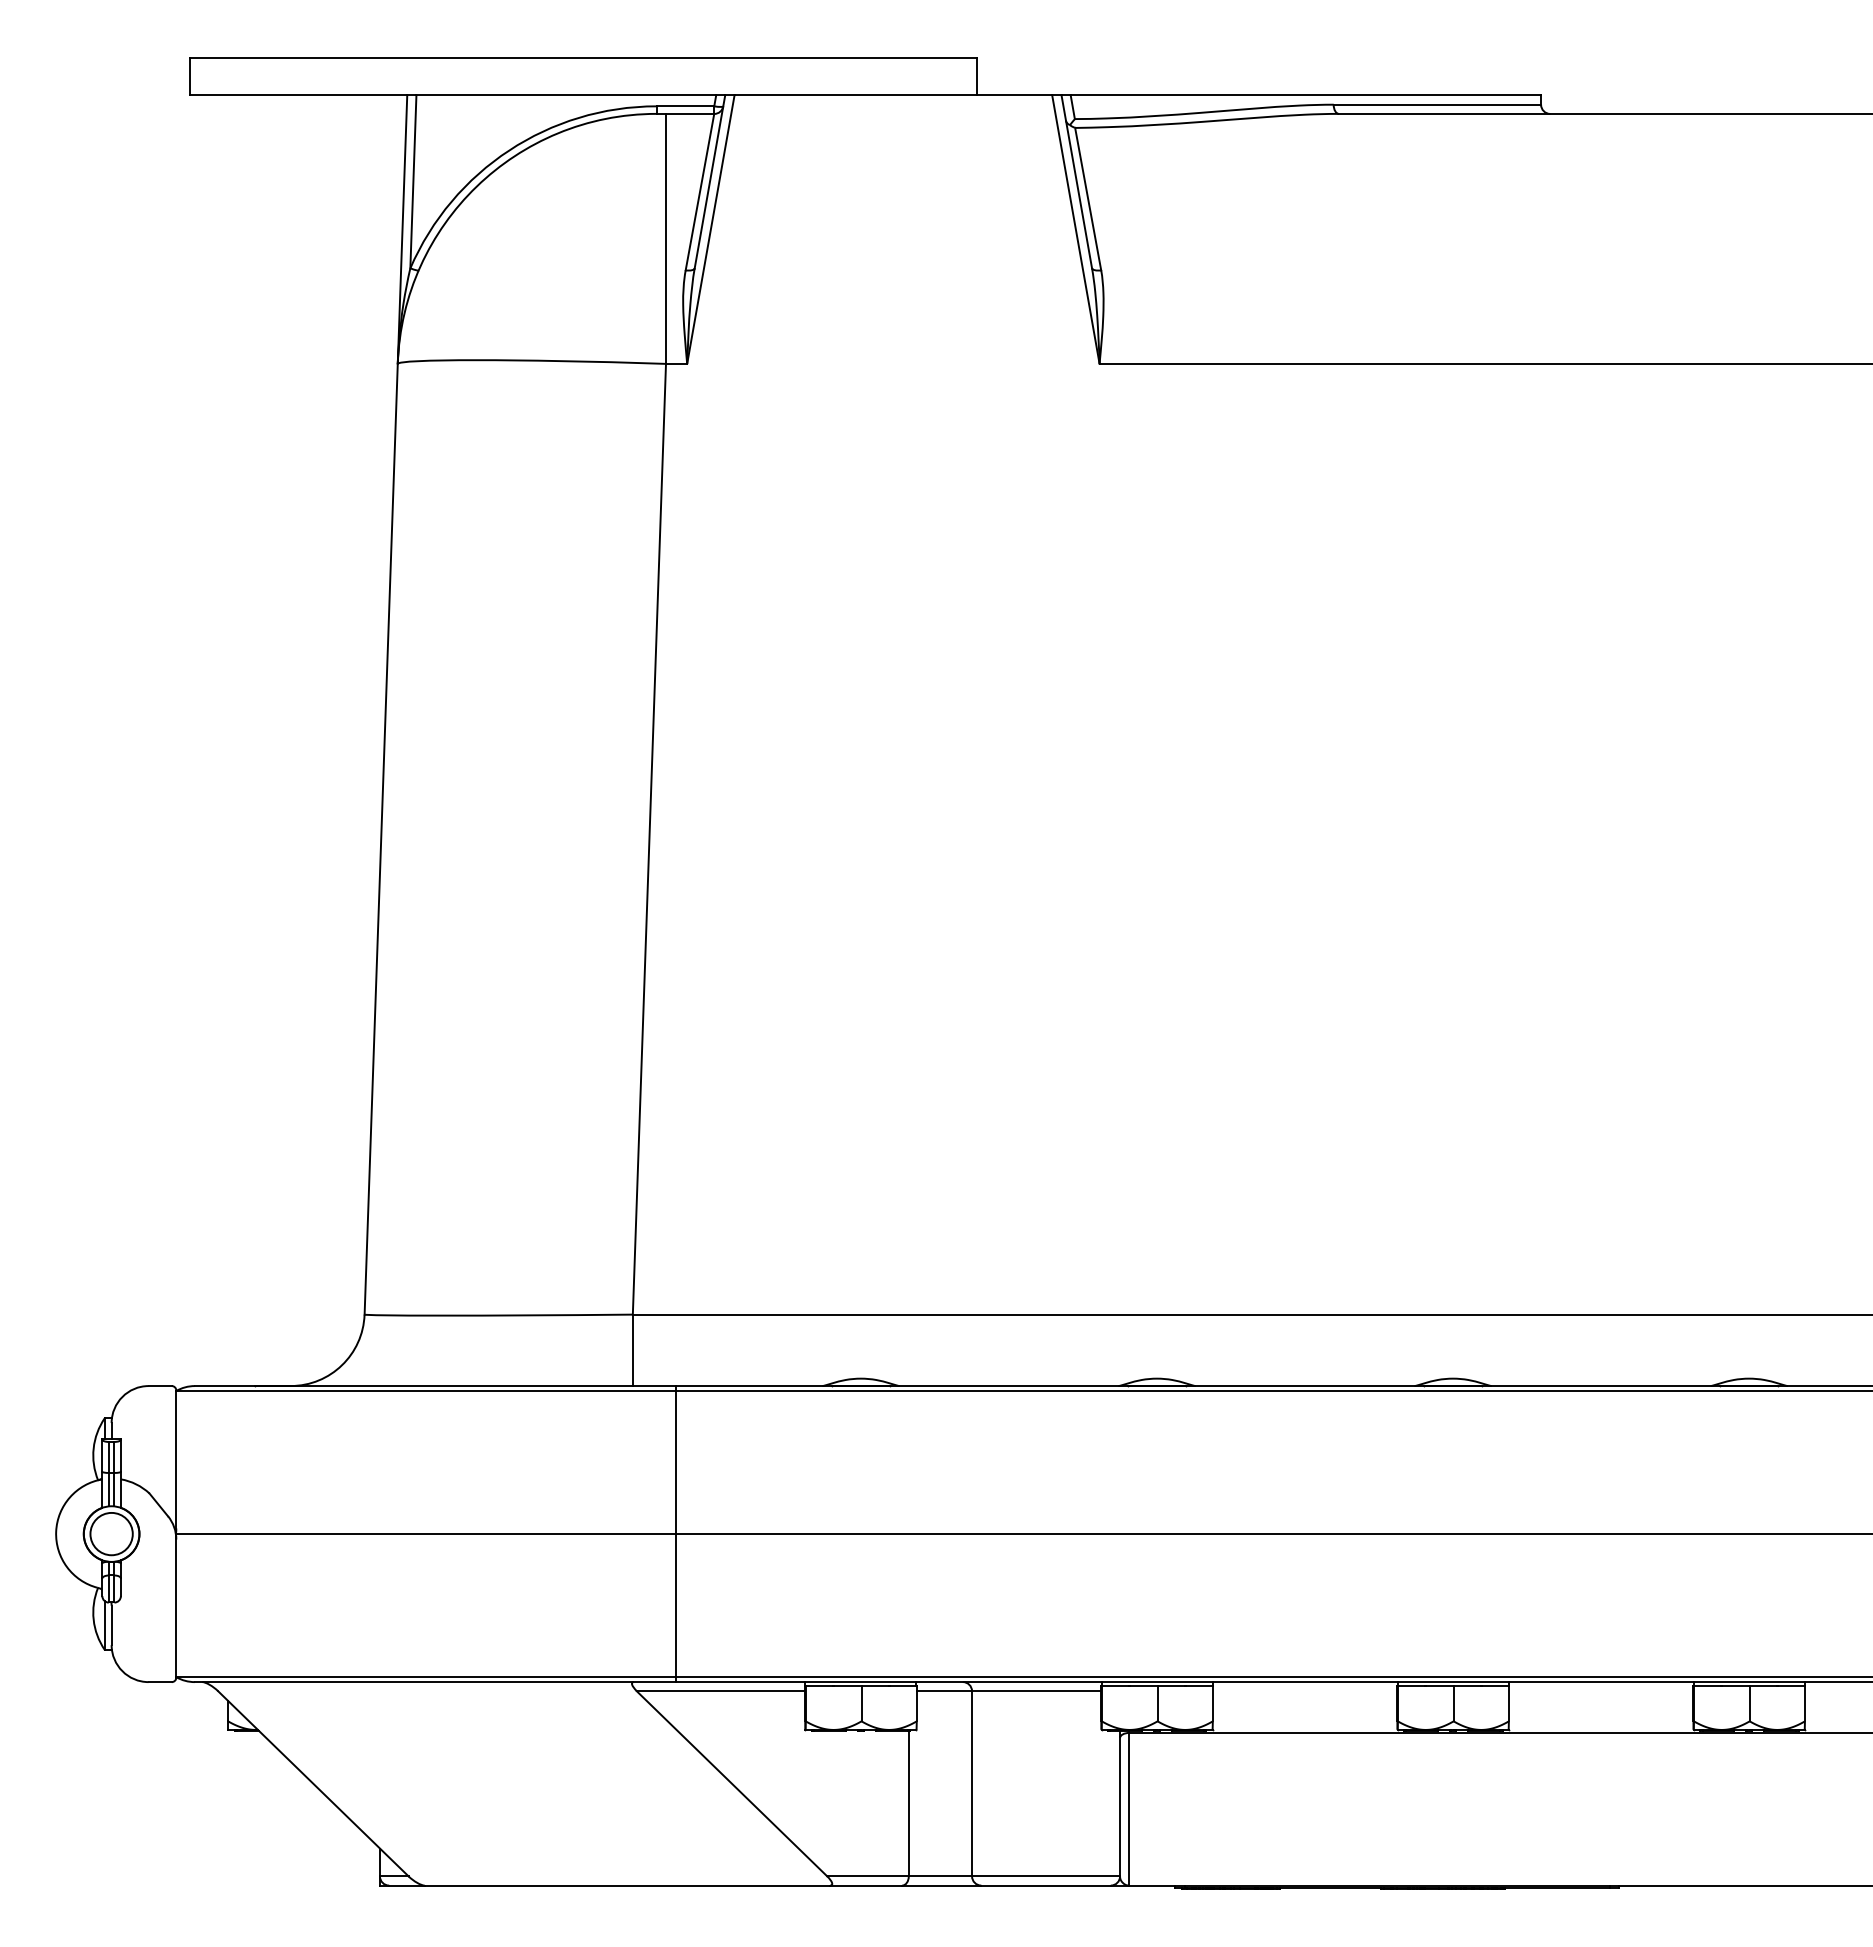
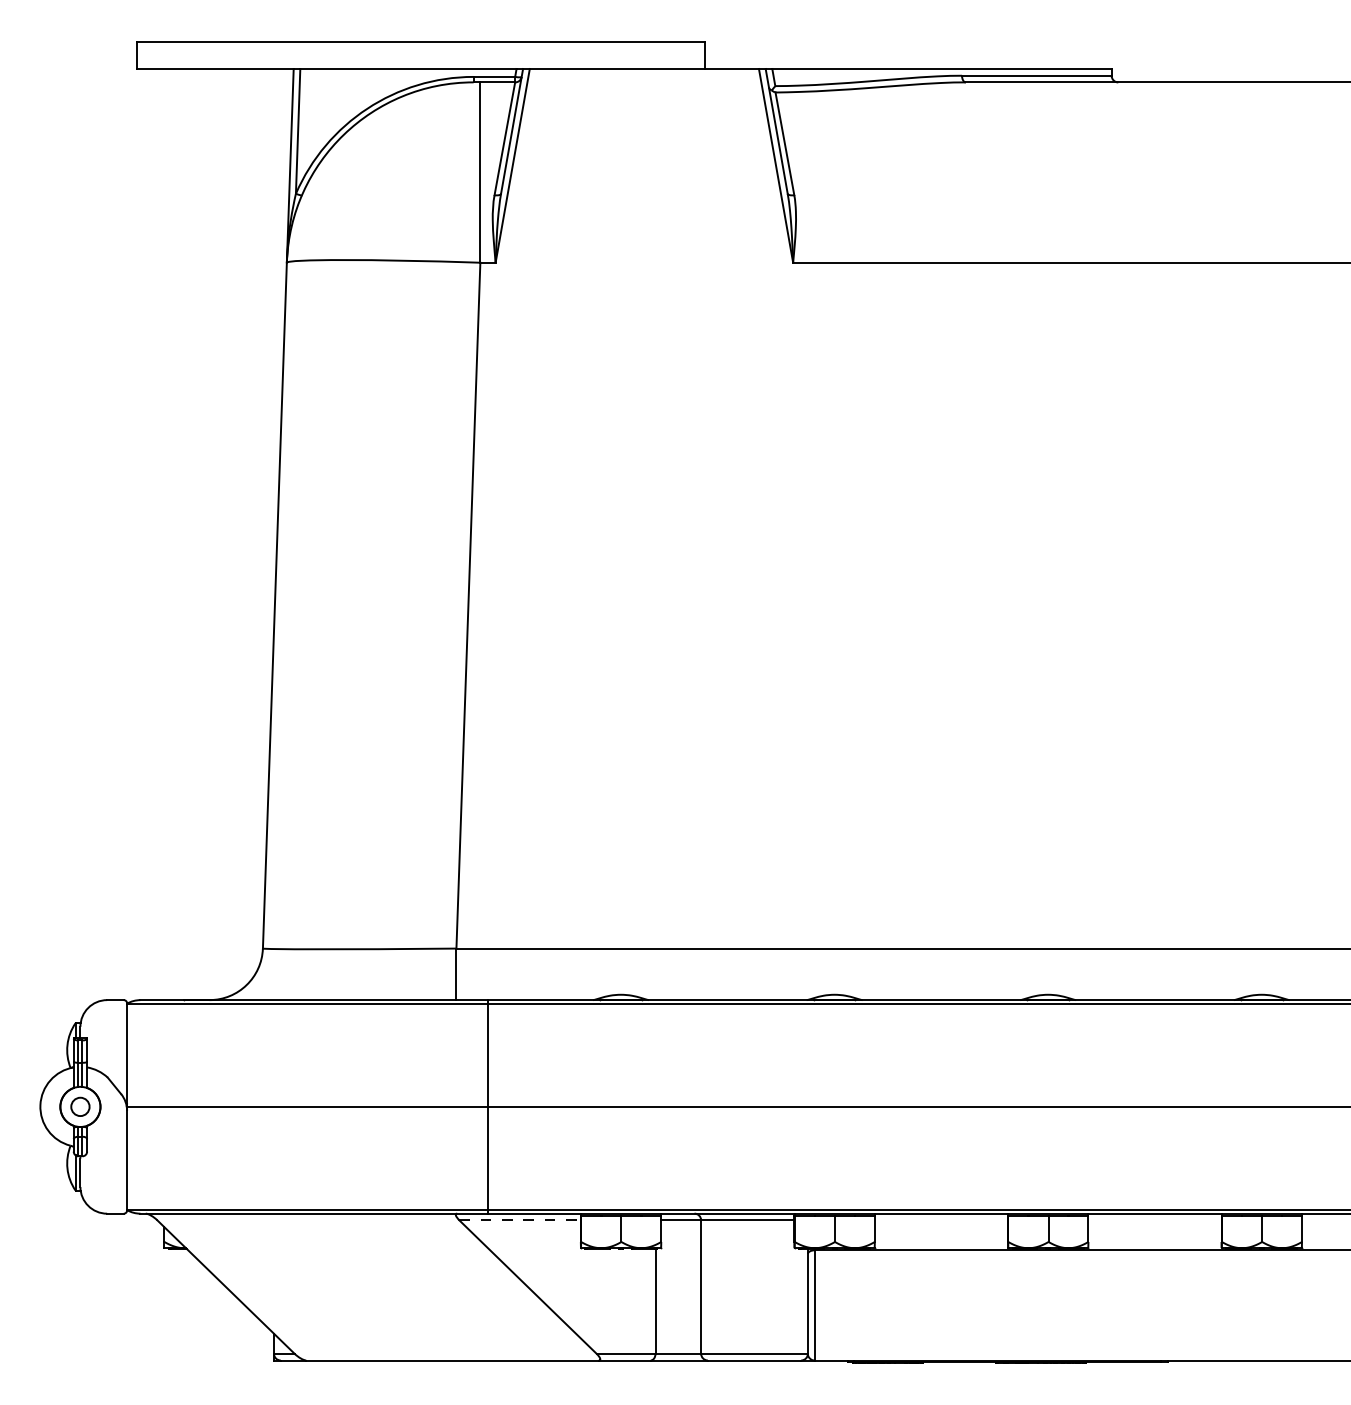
circle: (111, 1533) -> (80, 1106), size x0.6
line: (721, 1691) -> (520, 1220), solid -> dashed

